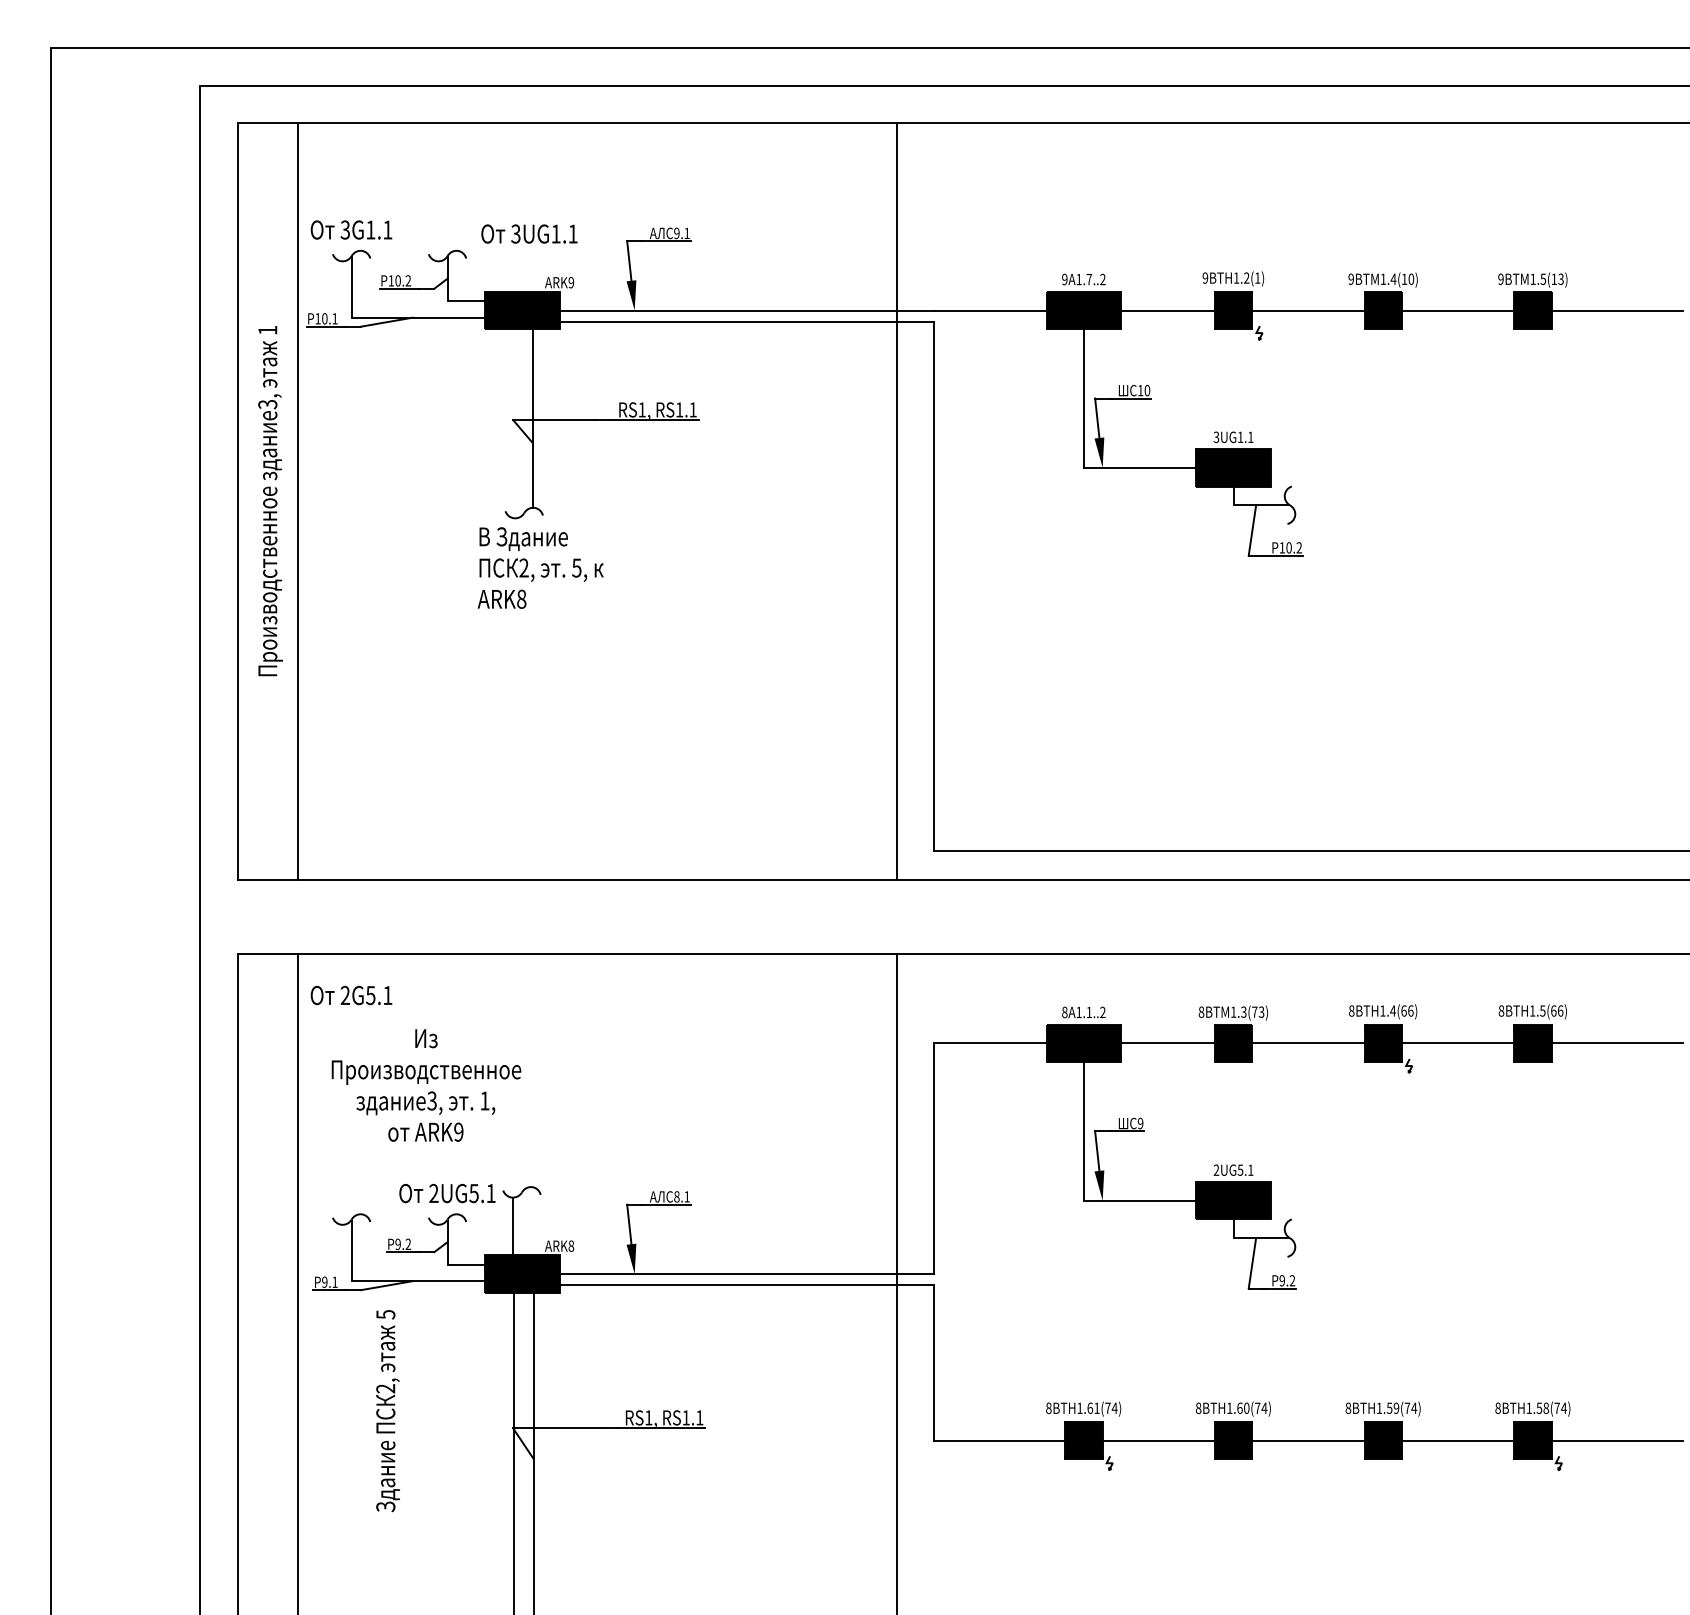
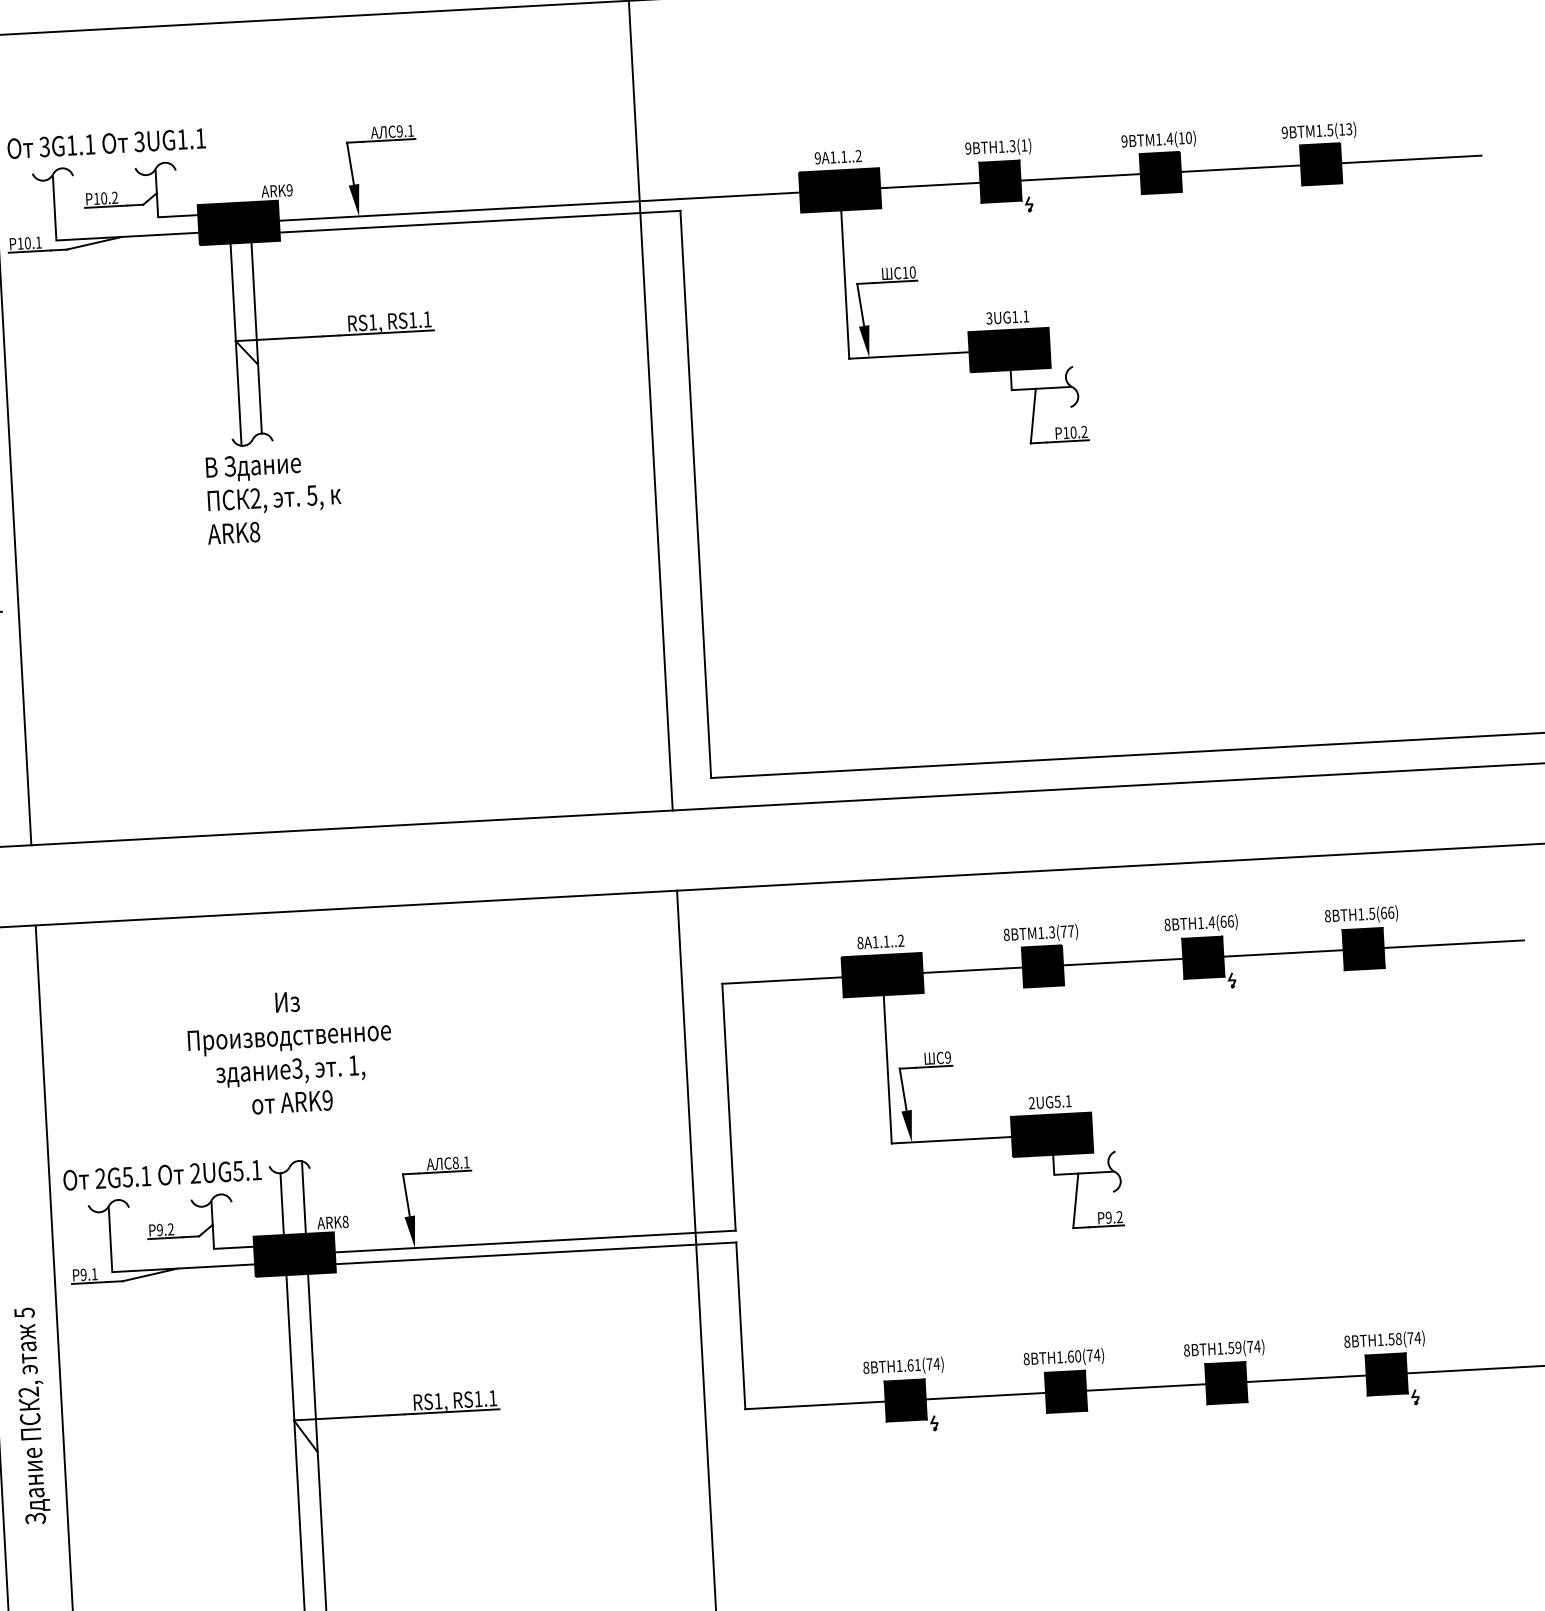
text: (529, 233) -> (153, 140), moved
text: (1246, 278) -> (1012, 146), 9BTH1.2(1) -> 9BTH1.3(1)
text: (1089, 279) -> (844, 156), 9A1.7..2 -> 9A1.1..2
line: (513, 423) -> (235, 344), added
text: (351, 995) -> (107, 1178), moved
text: (1261, 1011) -> (1070, 930), 8BTM1.3(73) -> 8BTM1.3(77)
text: (426, 1085) -> (290, 1052), moved
line: (533, 1221) -> (303, 1197), added
text: (387, 1411) -> (31, 1416), moved

